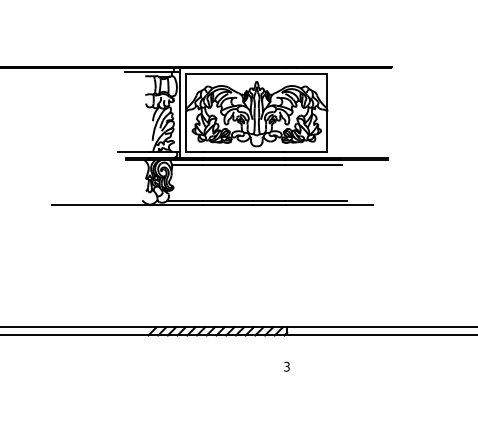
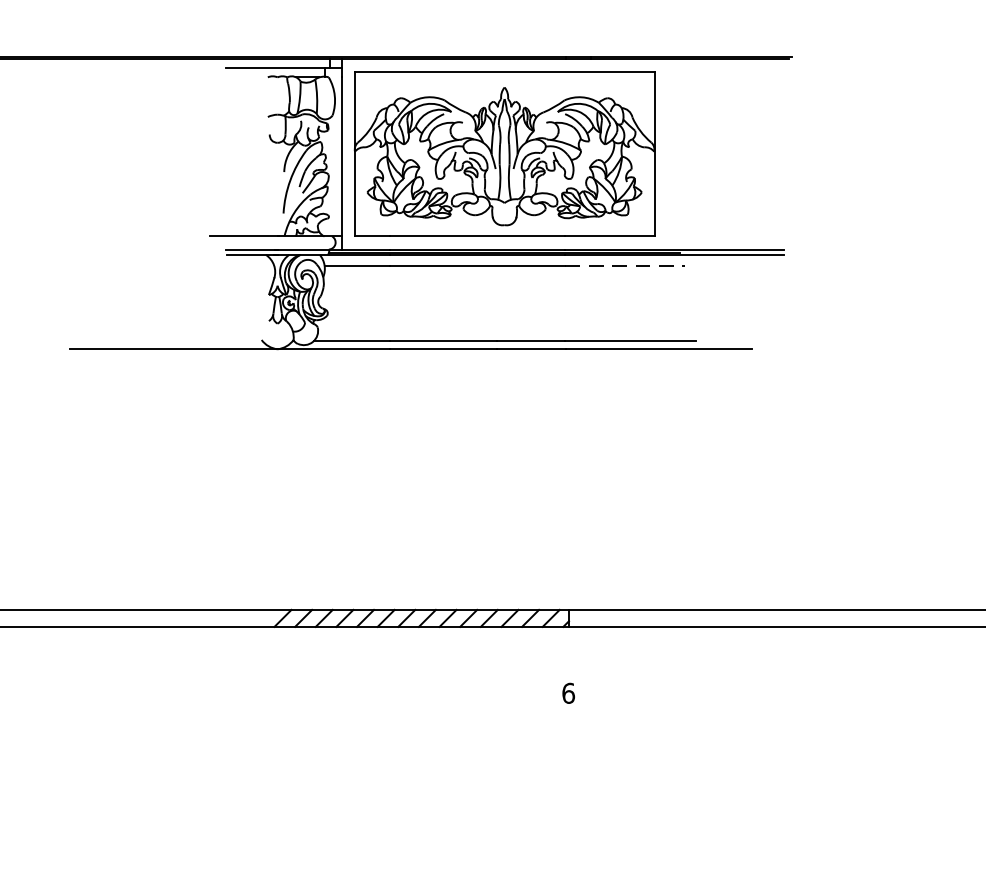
line: (314, 165) -> (627, 266), solid -> dashed
text: (286, 366) -> (567, 692), 3 -> 6

